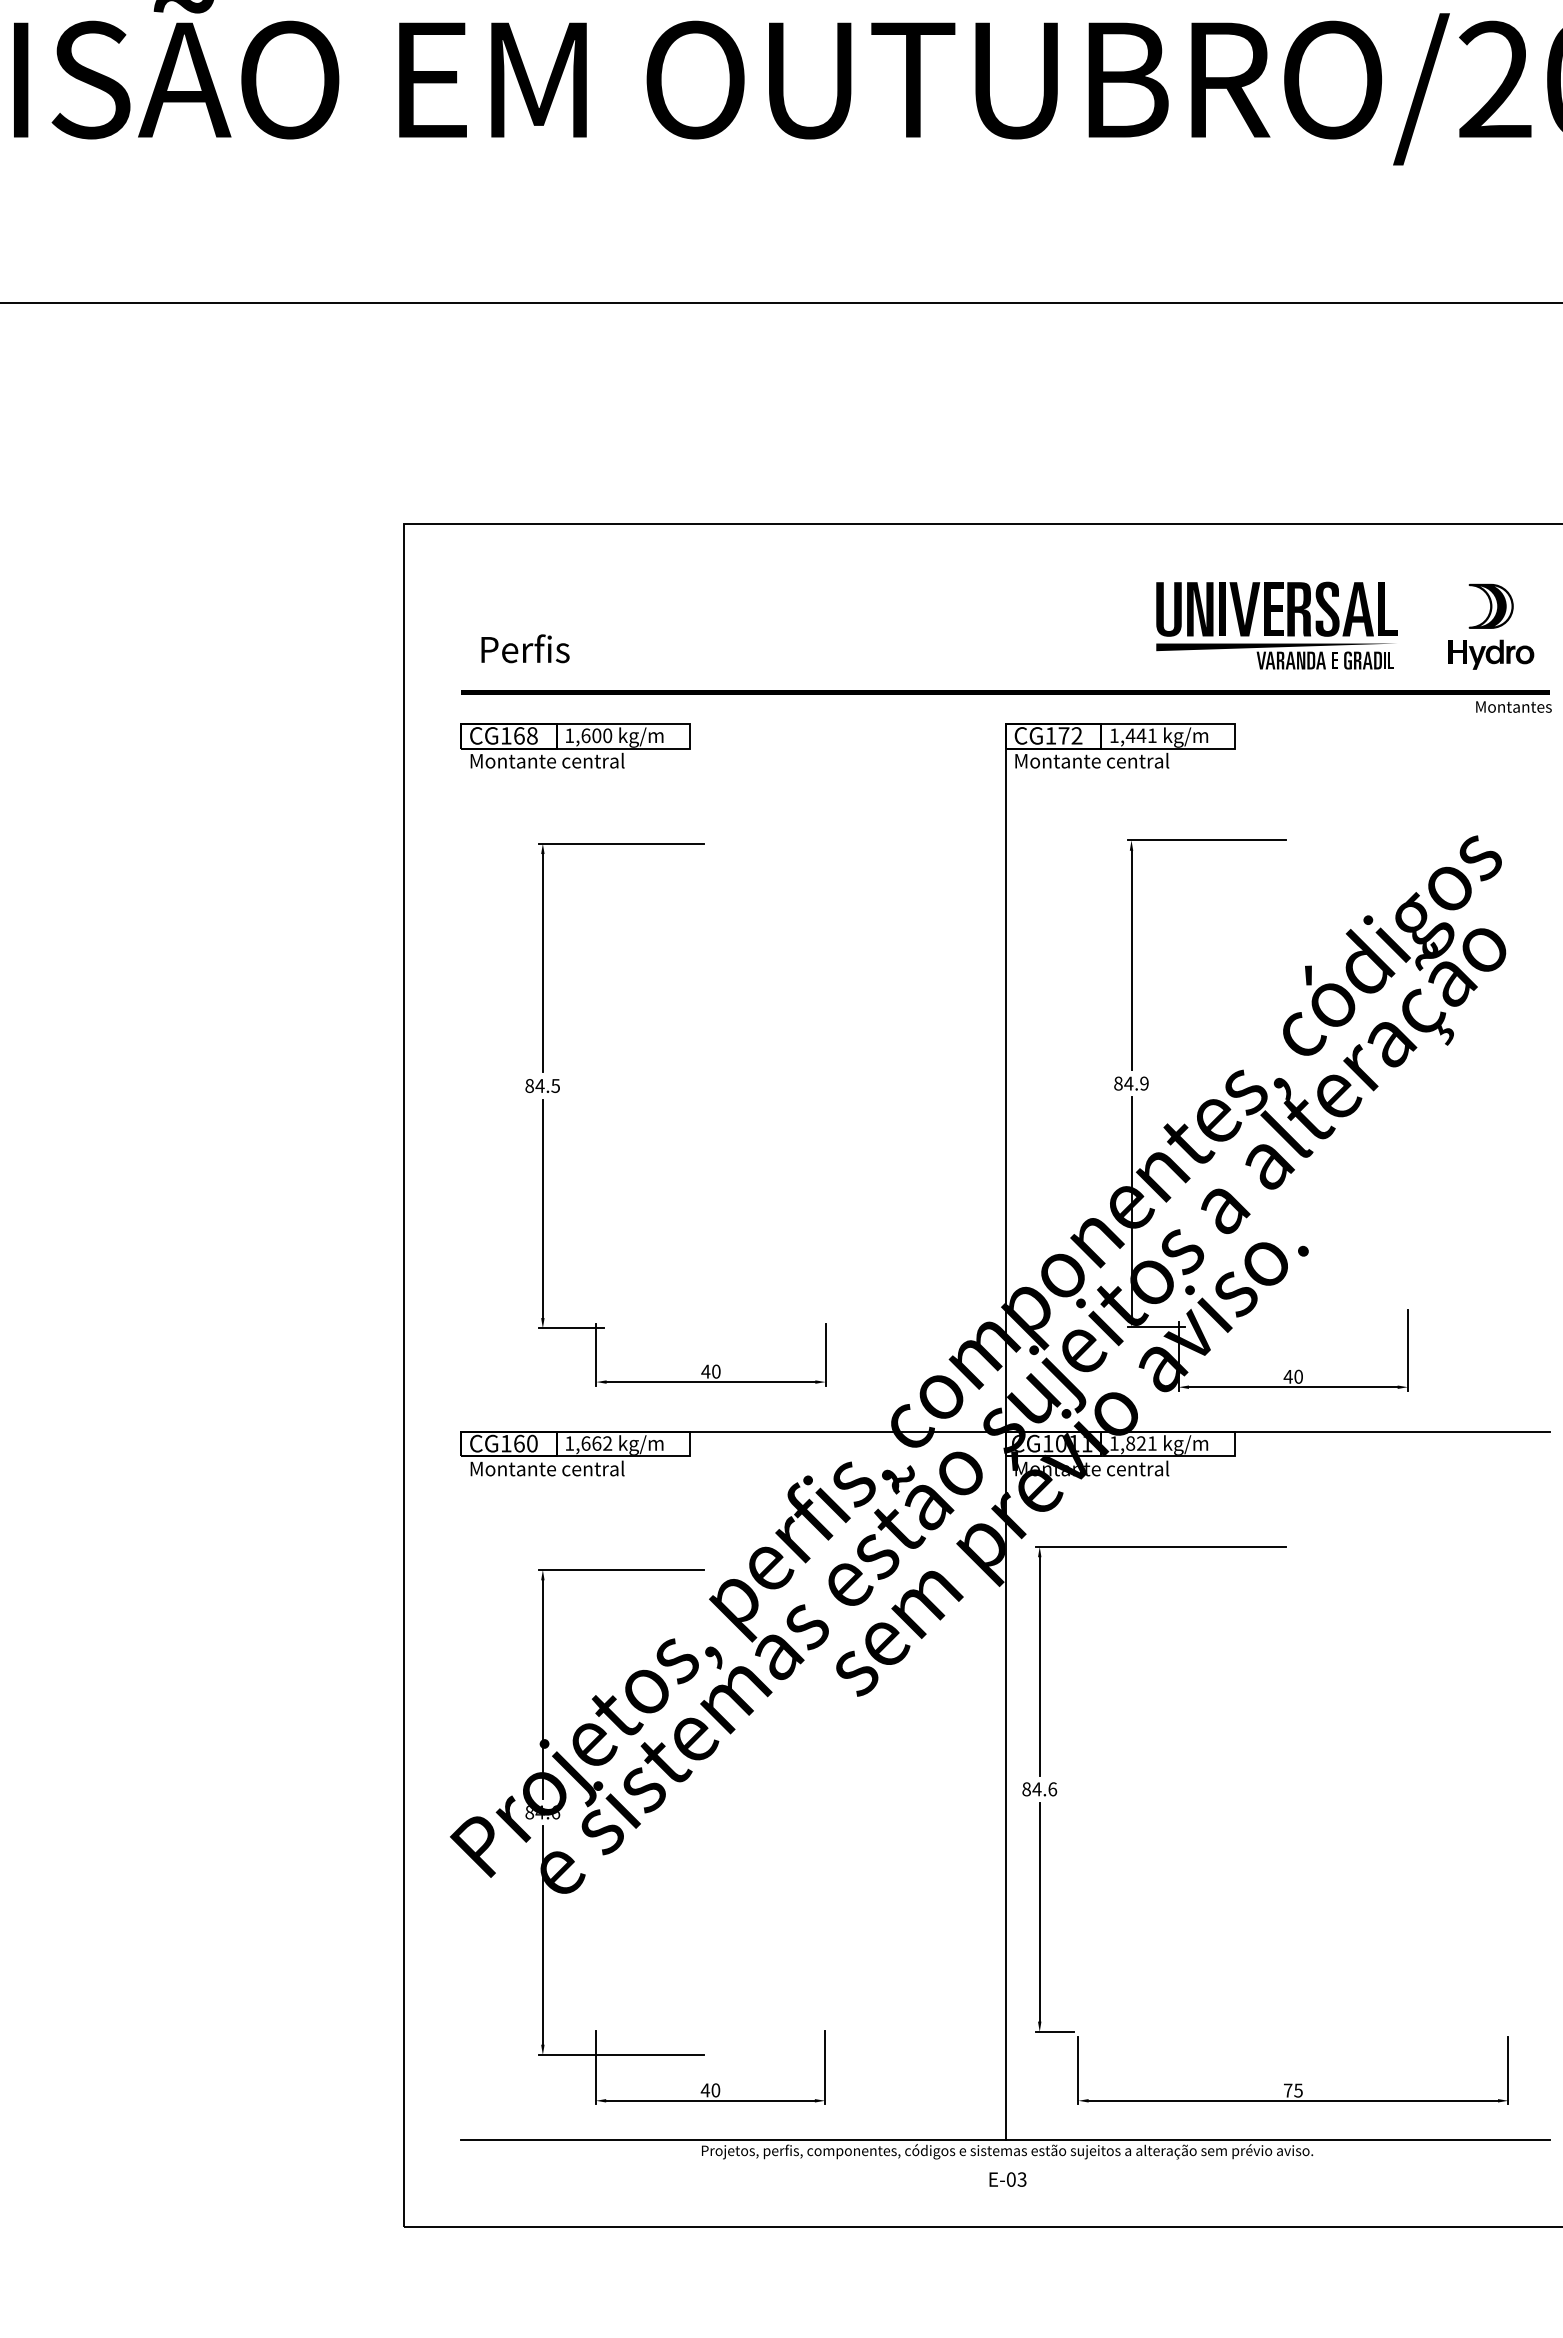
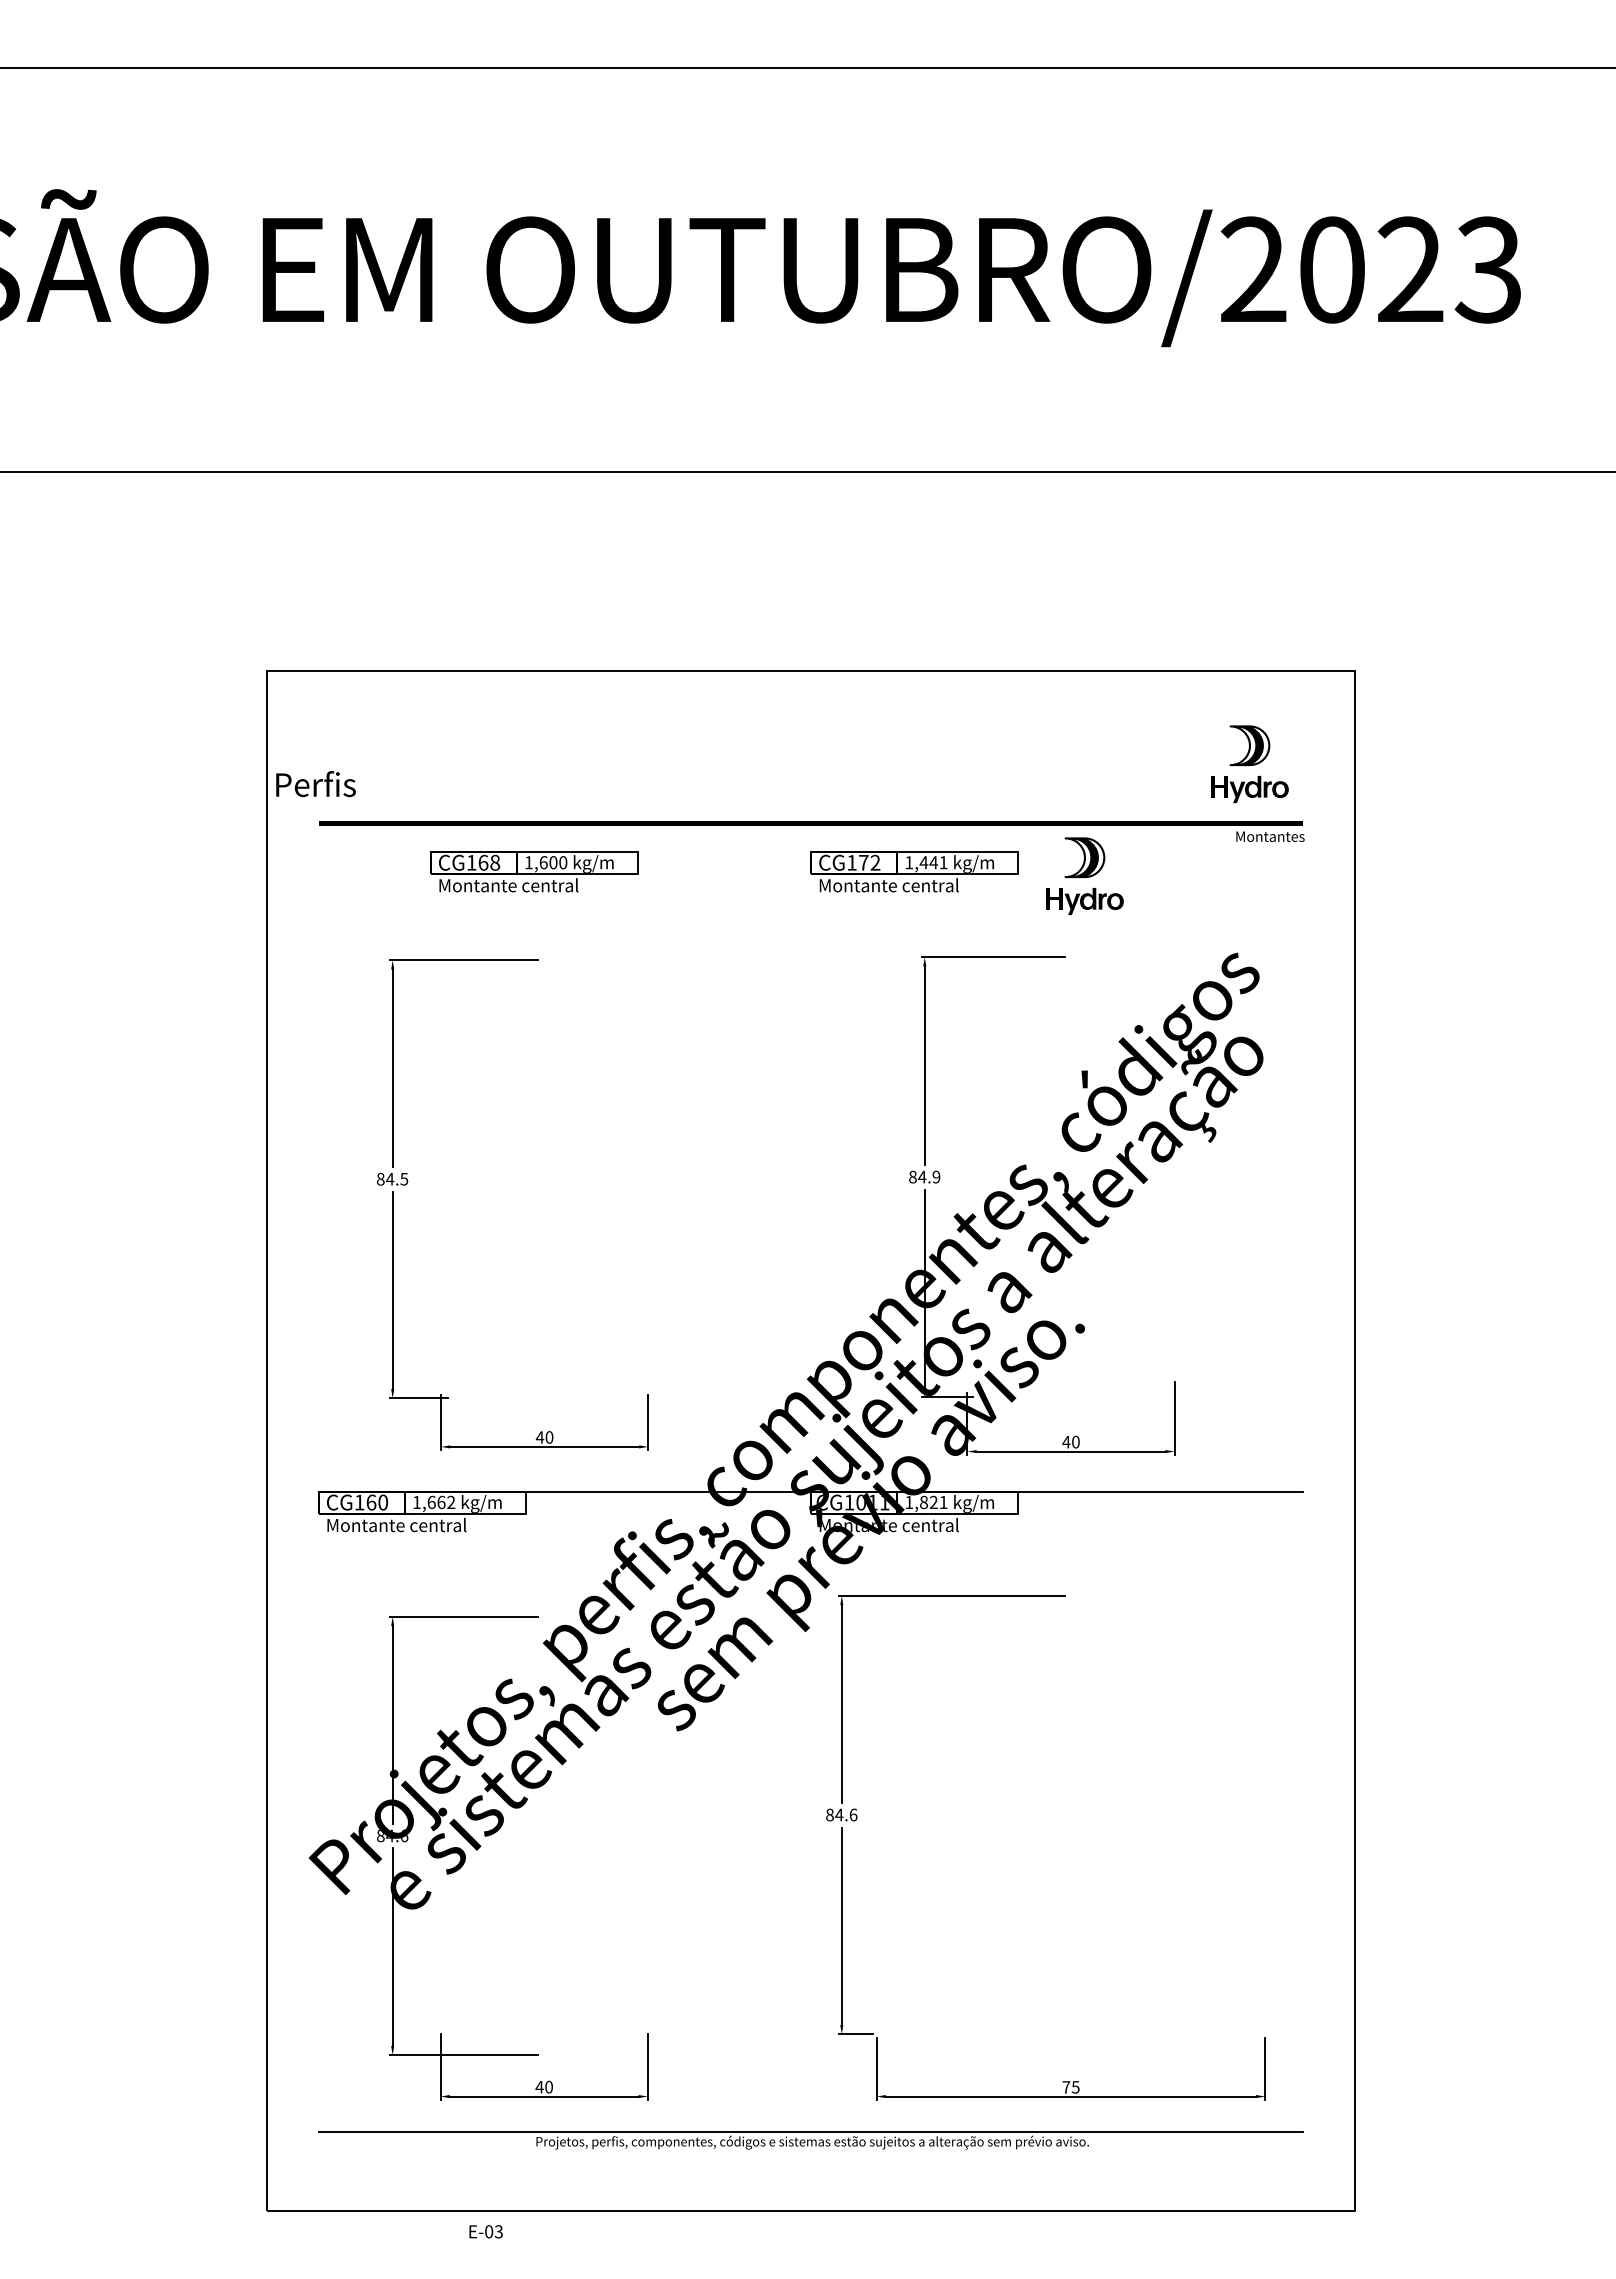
part: (1276, 624) -> (1055, 762), removed
text: (524, 649) -> (315, 784), moved
part: (575, 745) -> (534, 871), moved
part: (1308, 751) -> (1084, 876), added
line: (1006, 1431) -> (811, 1491), removed
text: (1007, 2179) -> (485, 2231), moved

